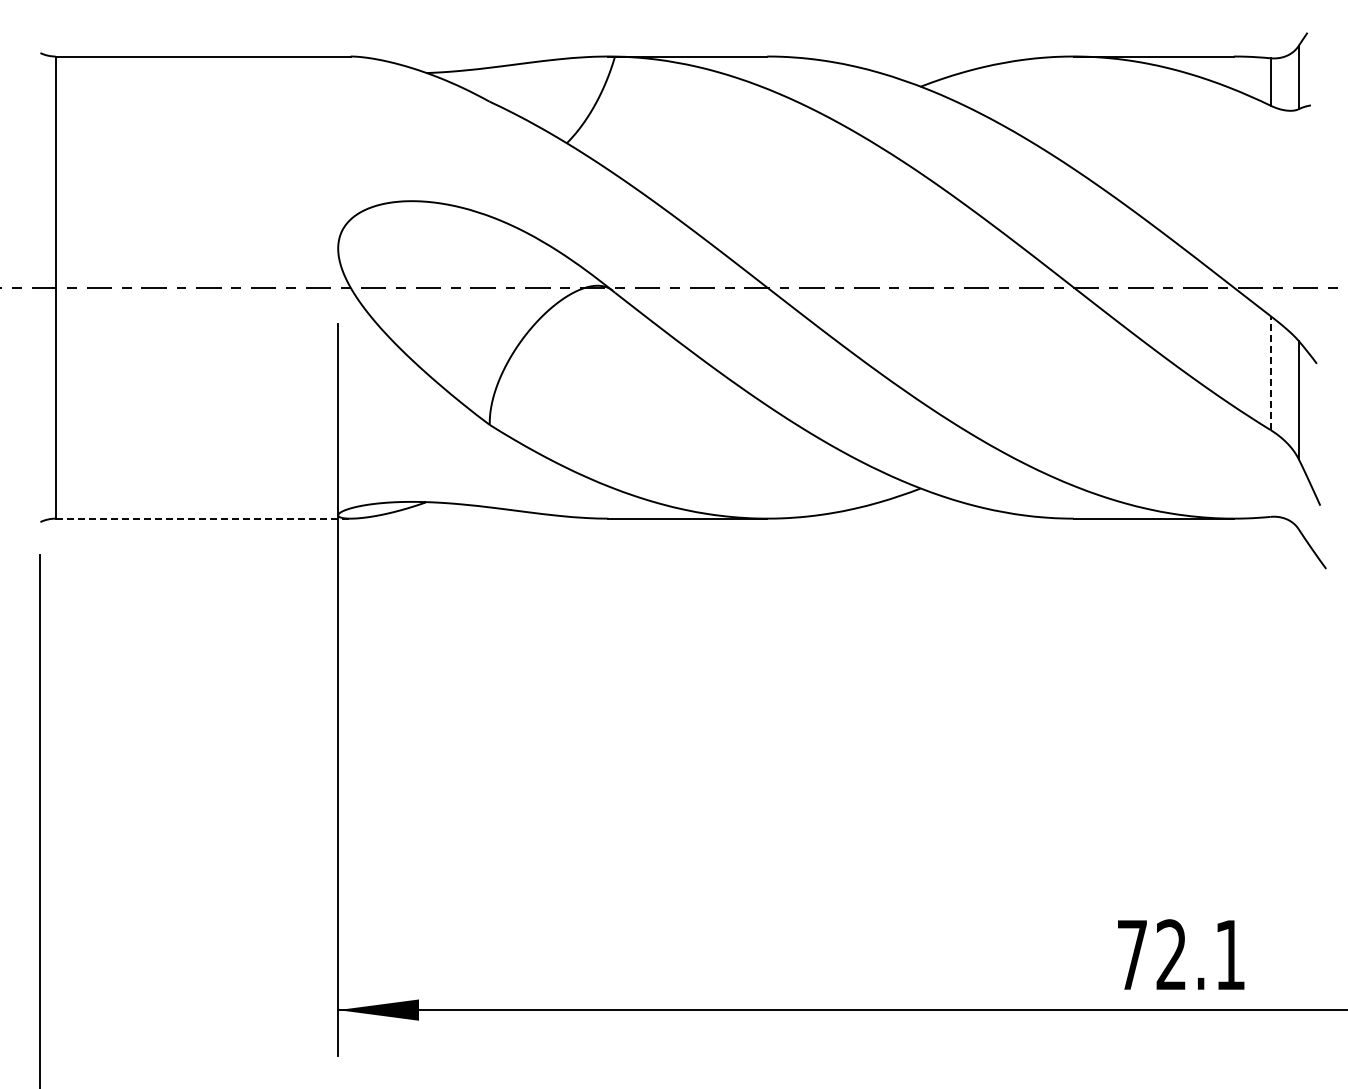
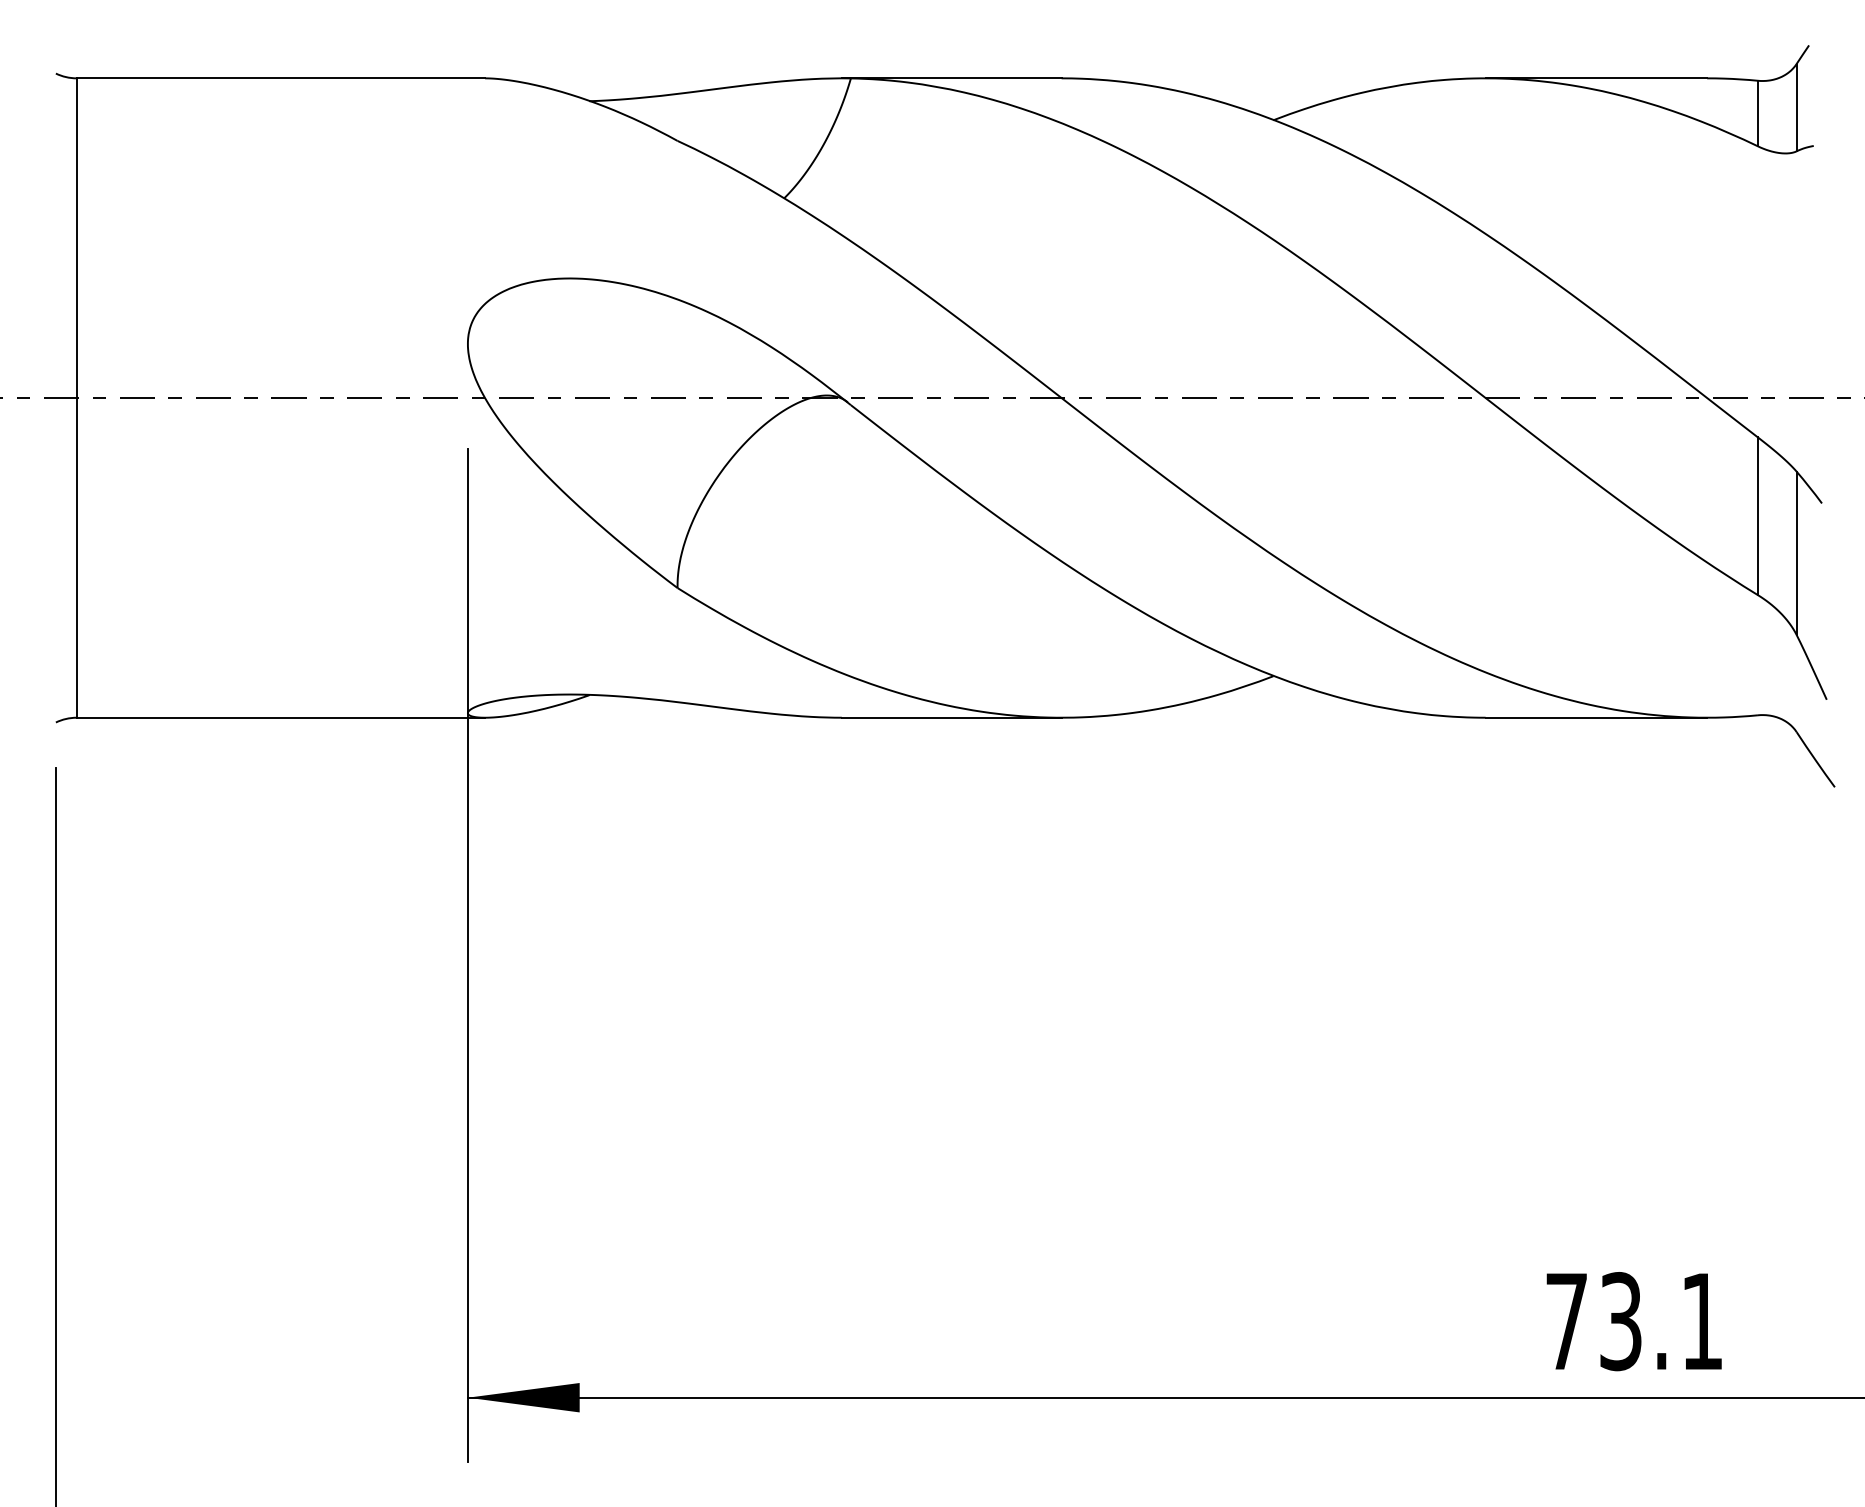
line: (1270, 373) -> (1757, 516), dashed -> solid
line: (203, 518) -> (281, 717), dashed -> solid
text: (1171, 954) -> (1620, 1320), 72.1 -> 73.1

